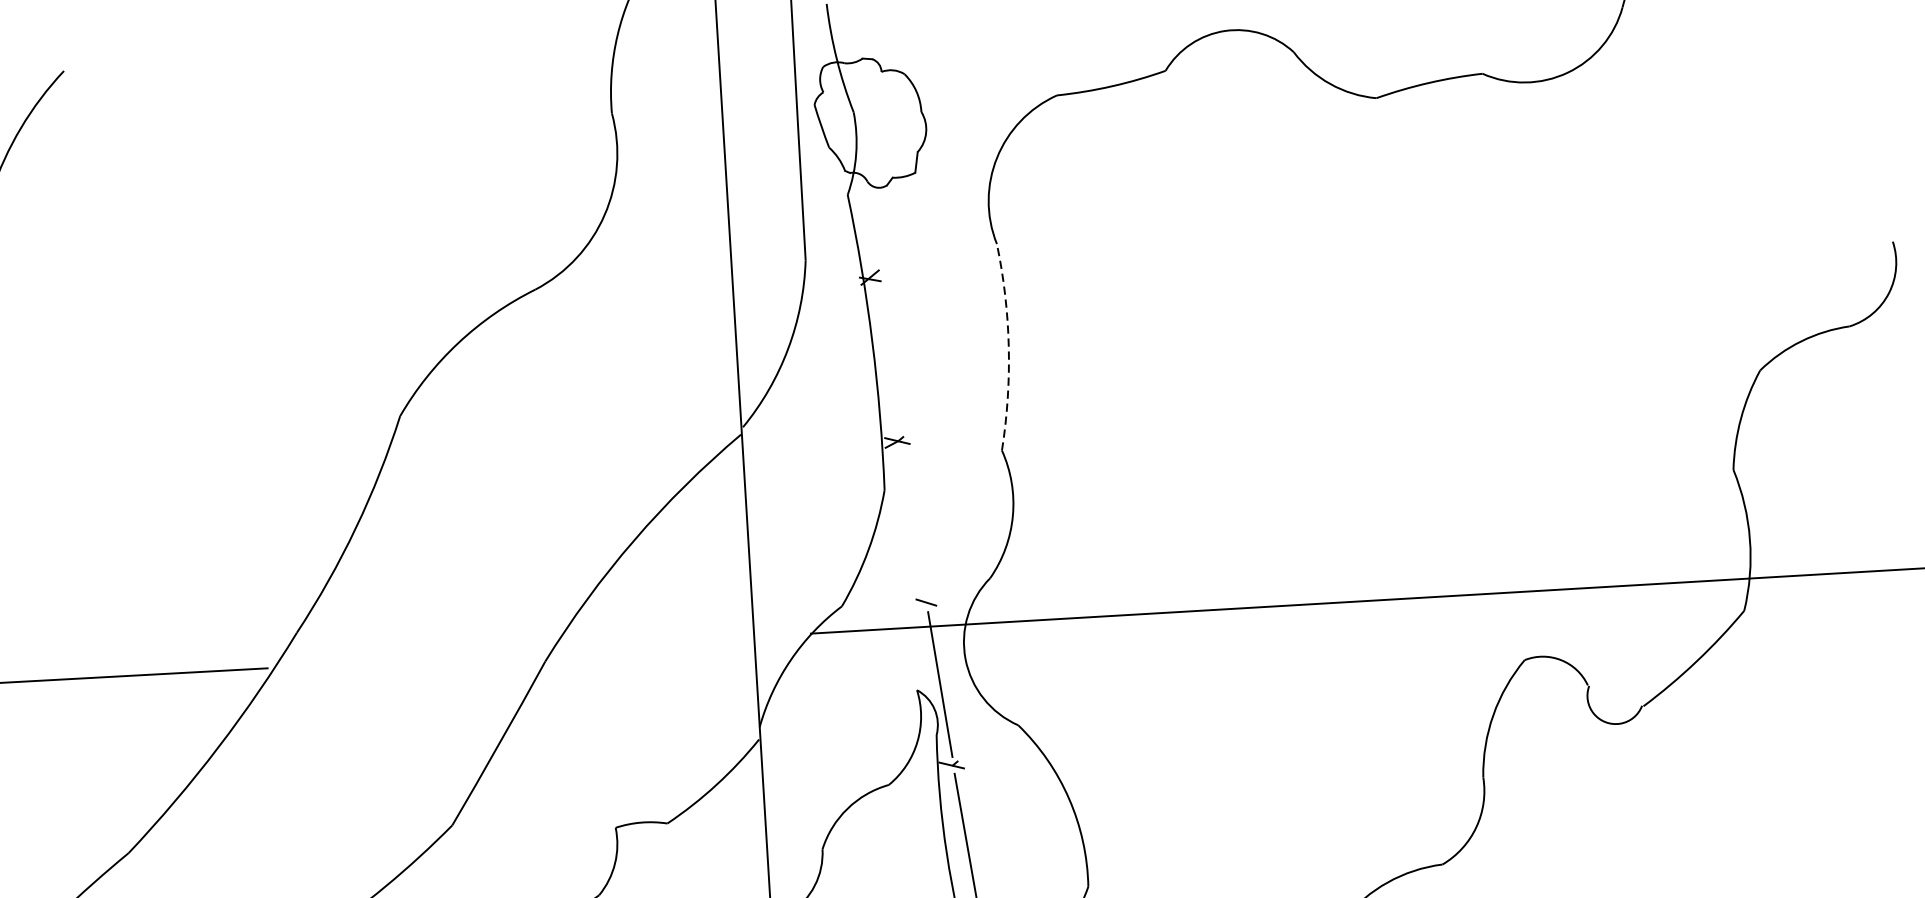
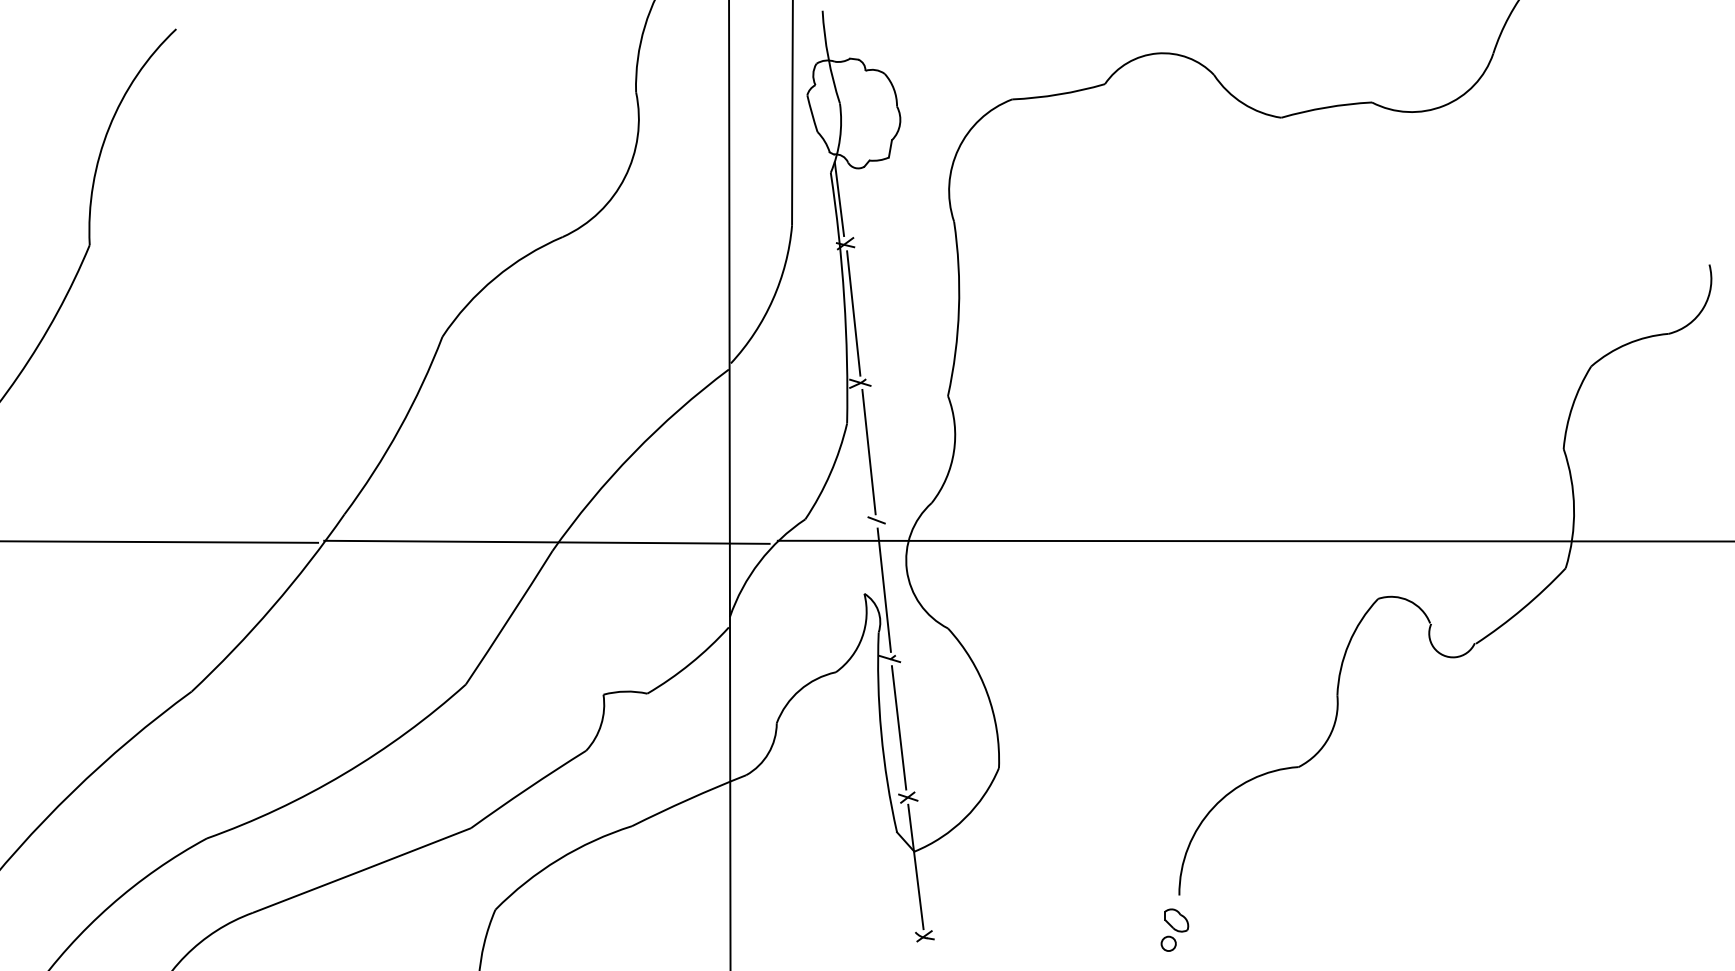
line: (859, 225) -> (839, 199), added
arc: (1008, 347) -> (958, 309), dashed -> solid
line: (884, 359) -> (853, 313), added
line: (911, 521) -> (868, 451), added
line: (537, 650) -> (546, 541), added

